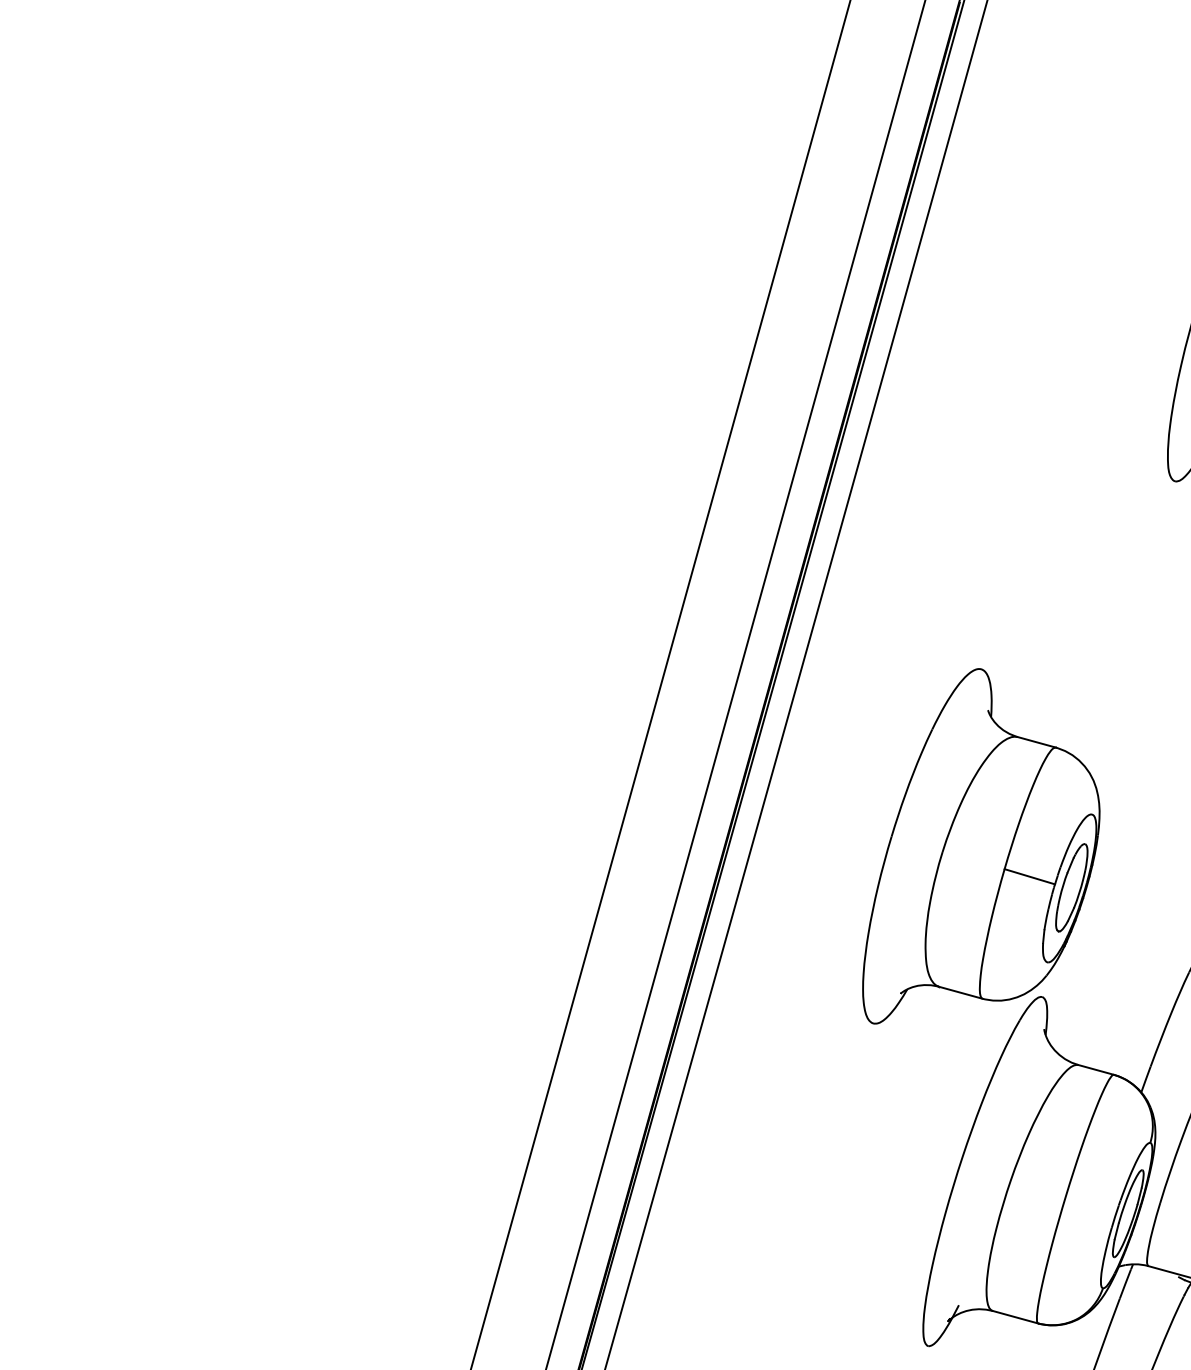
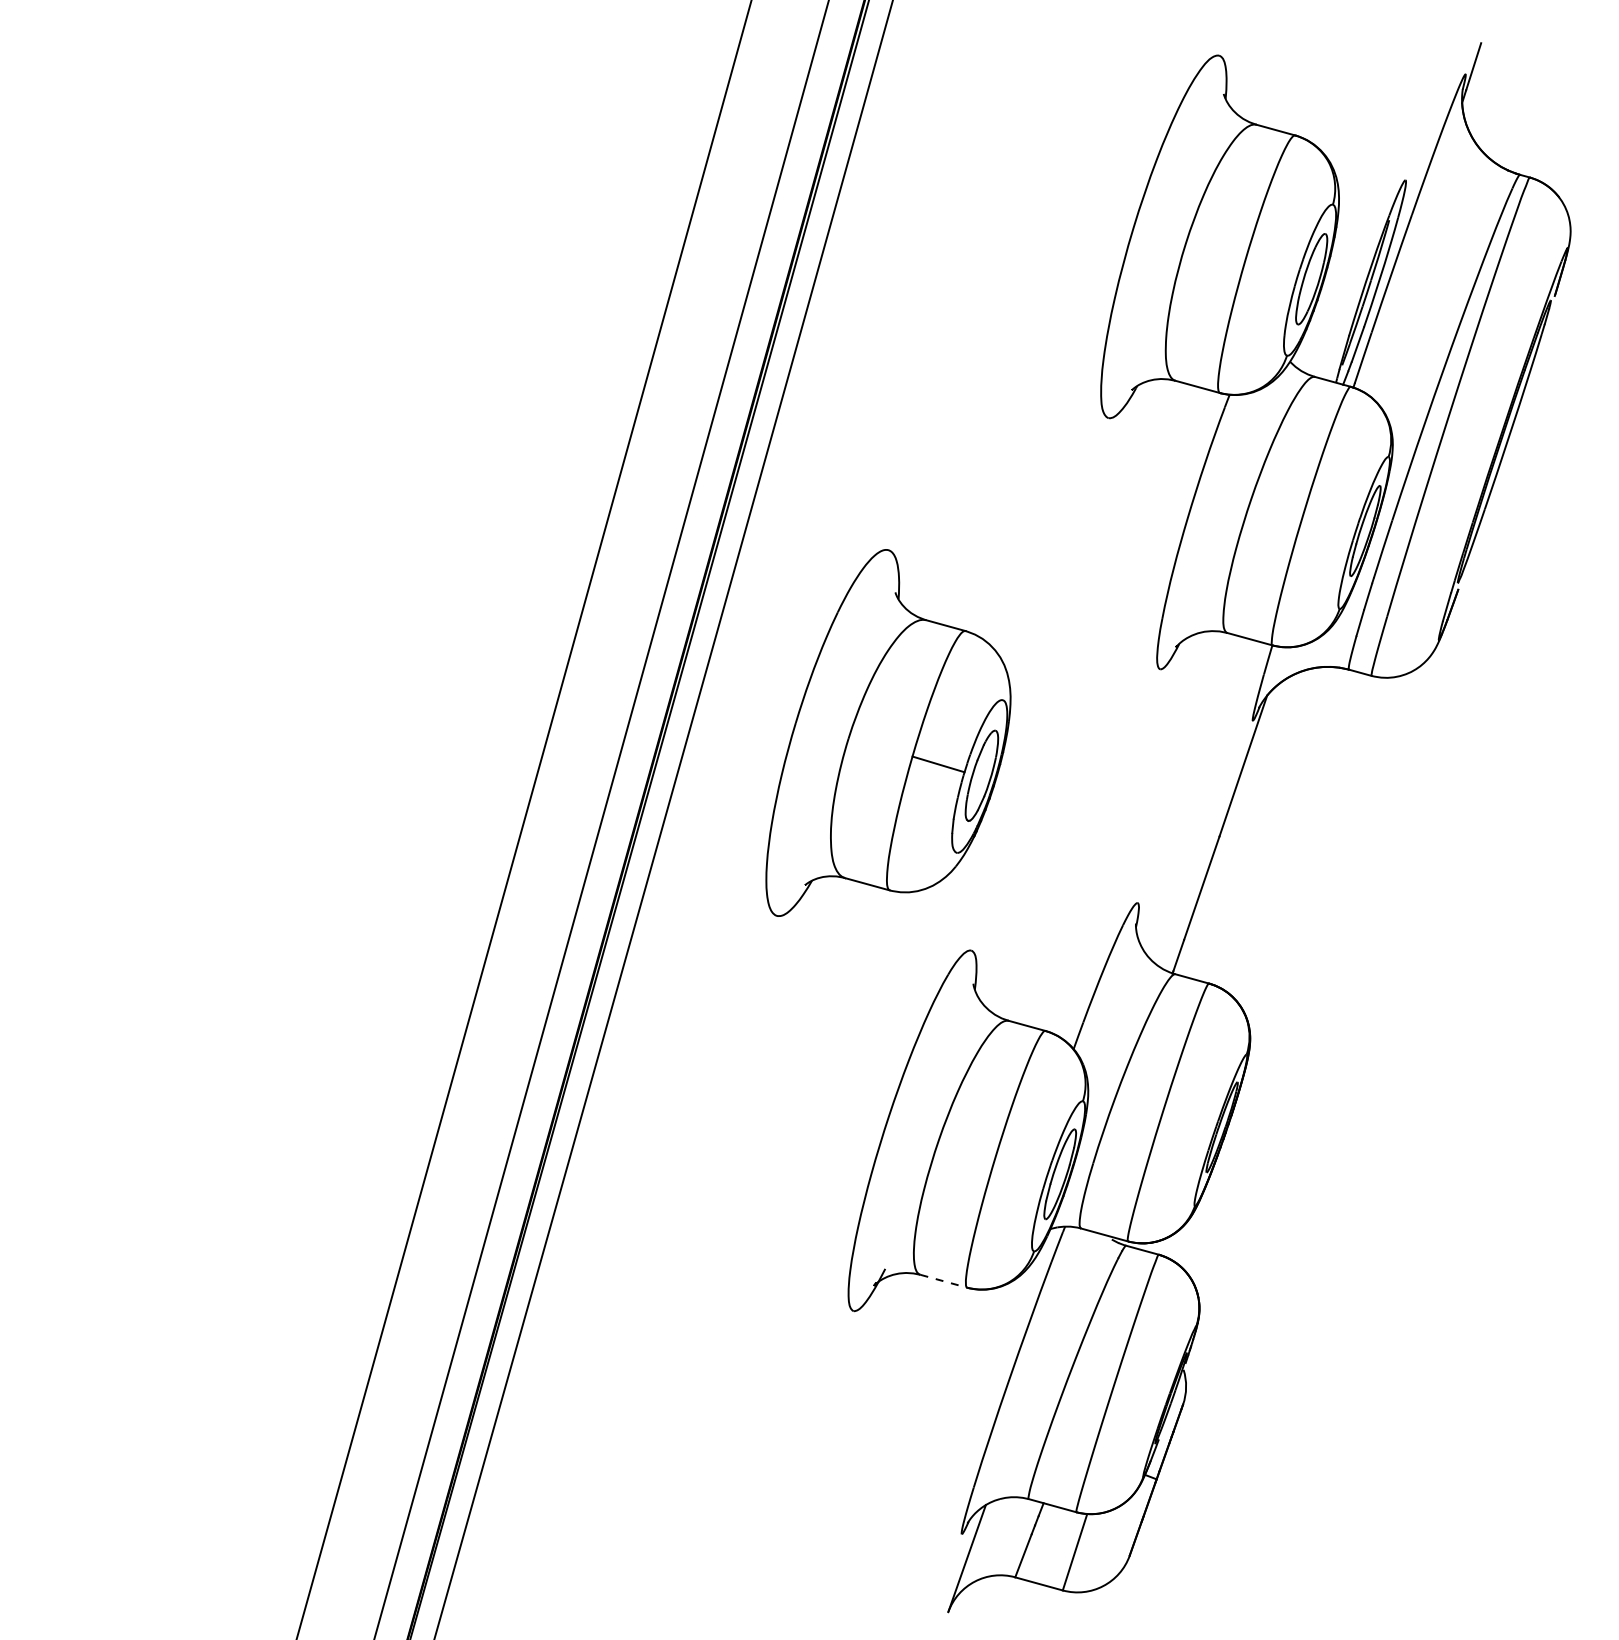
part: (981, 845) -> (888, 732), moved
line: (1016, 1317) -> (944, 1281), solid -> dashed

